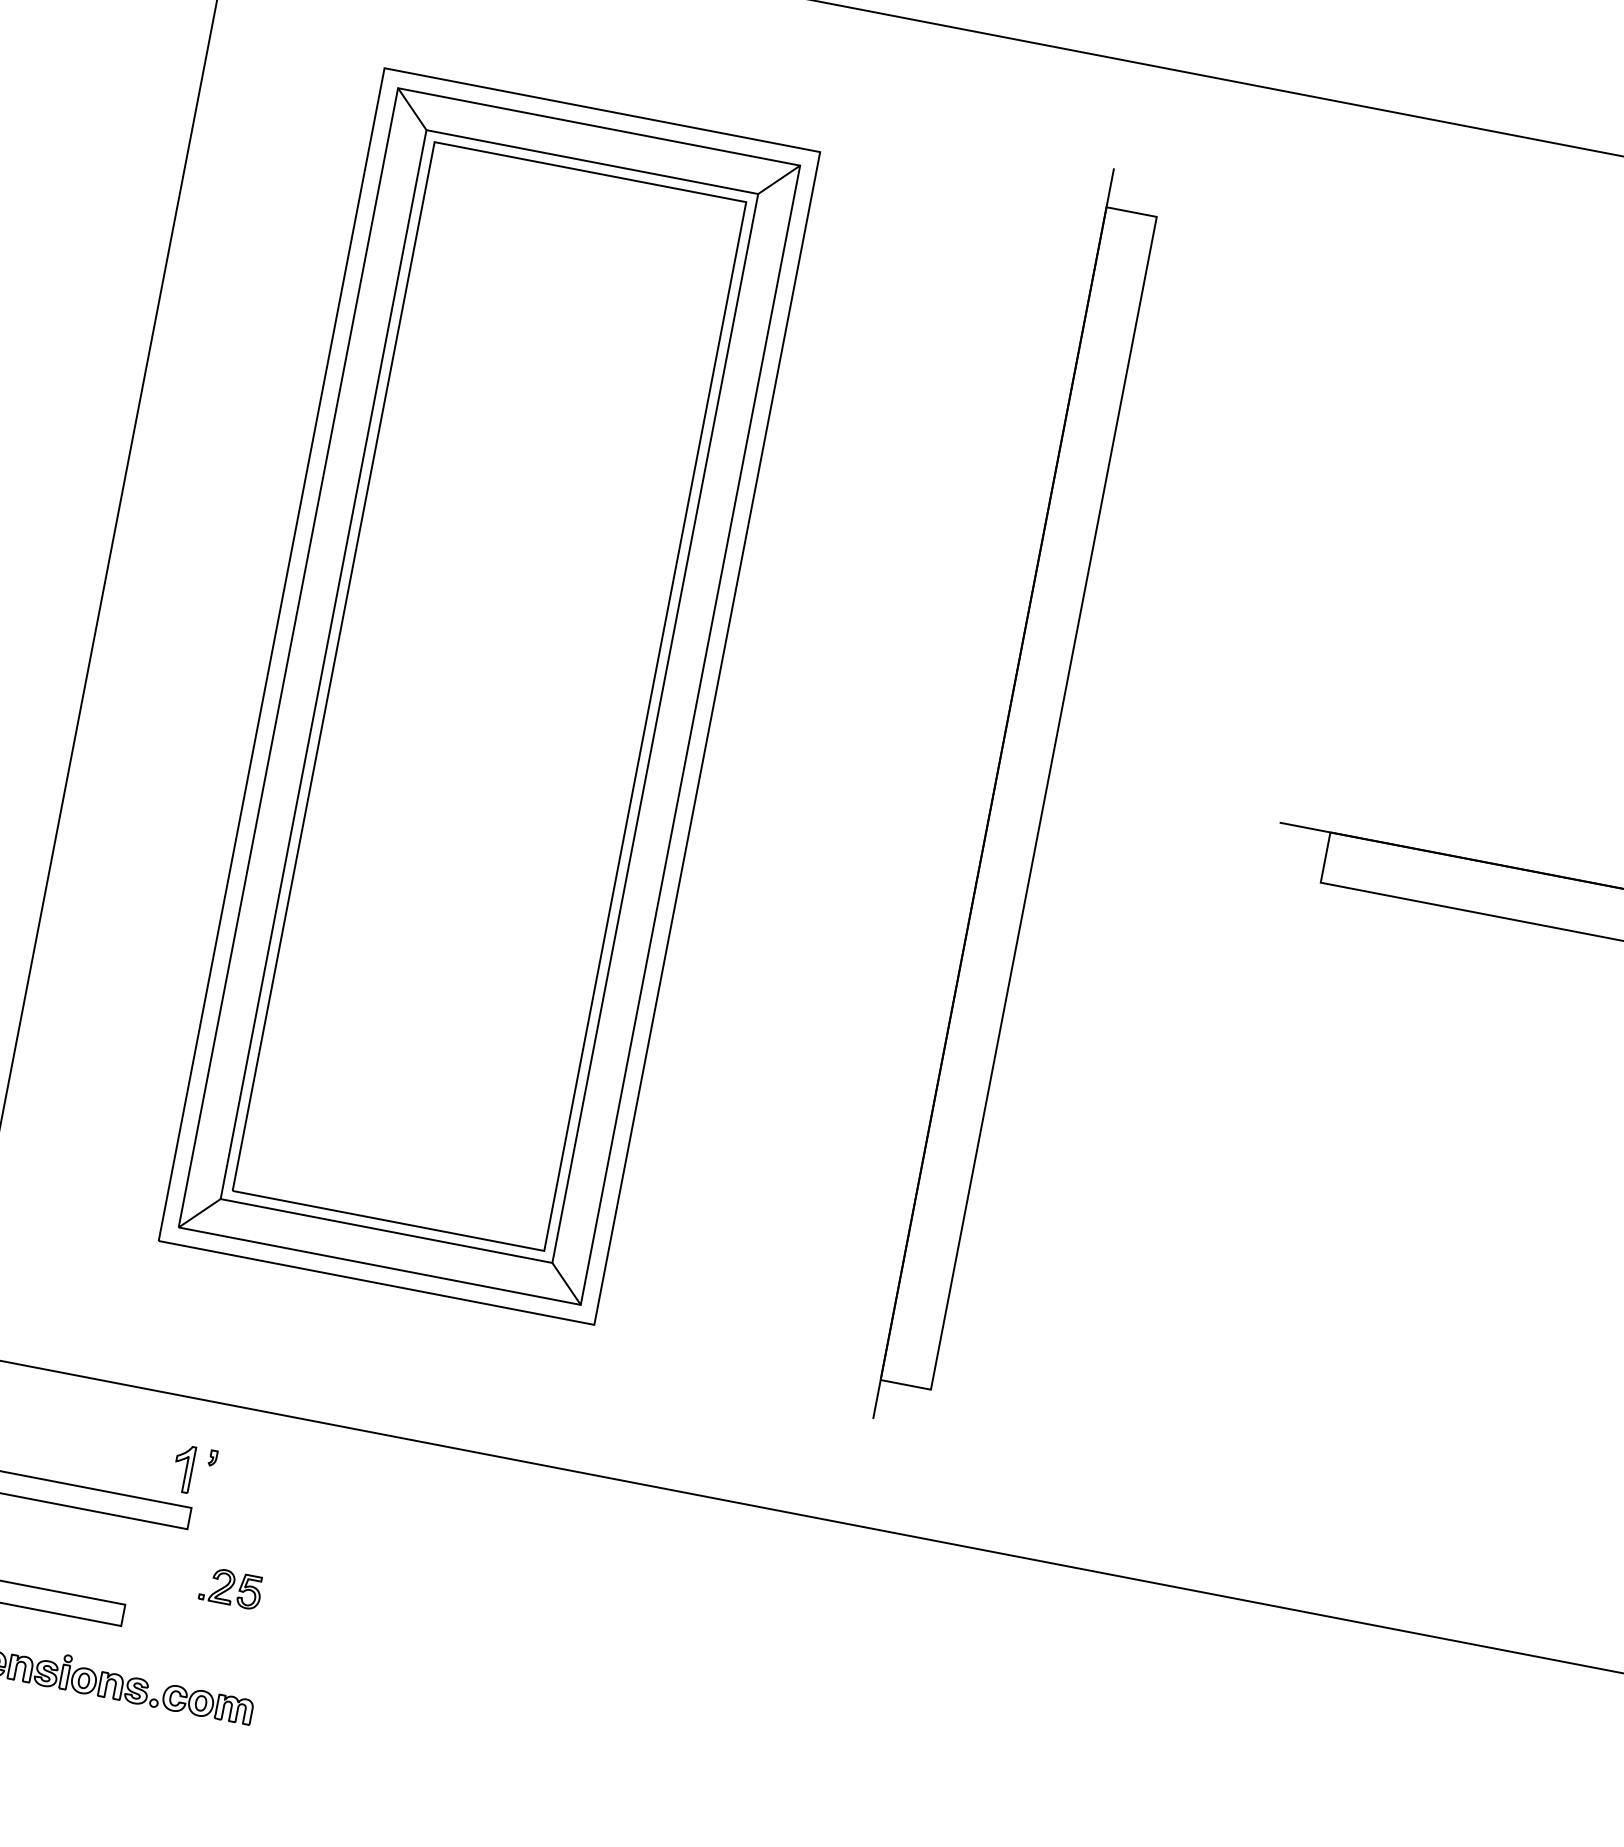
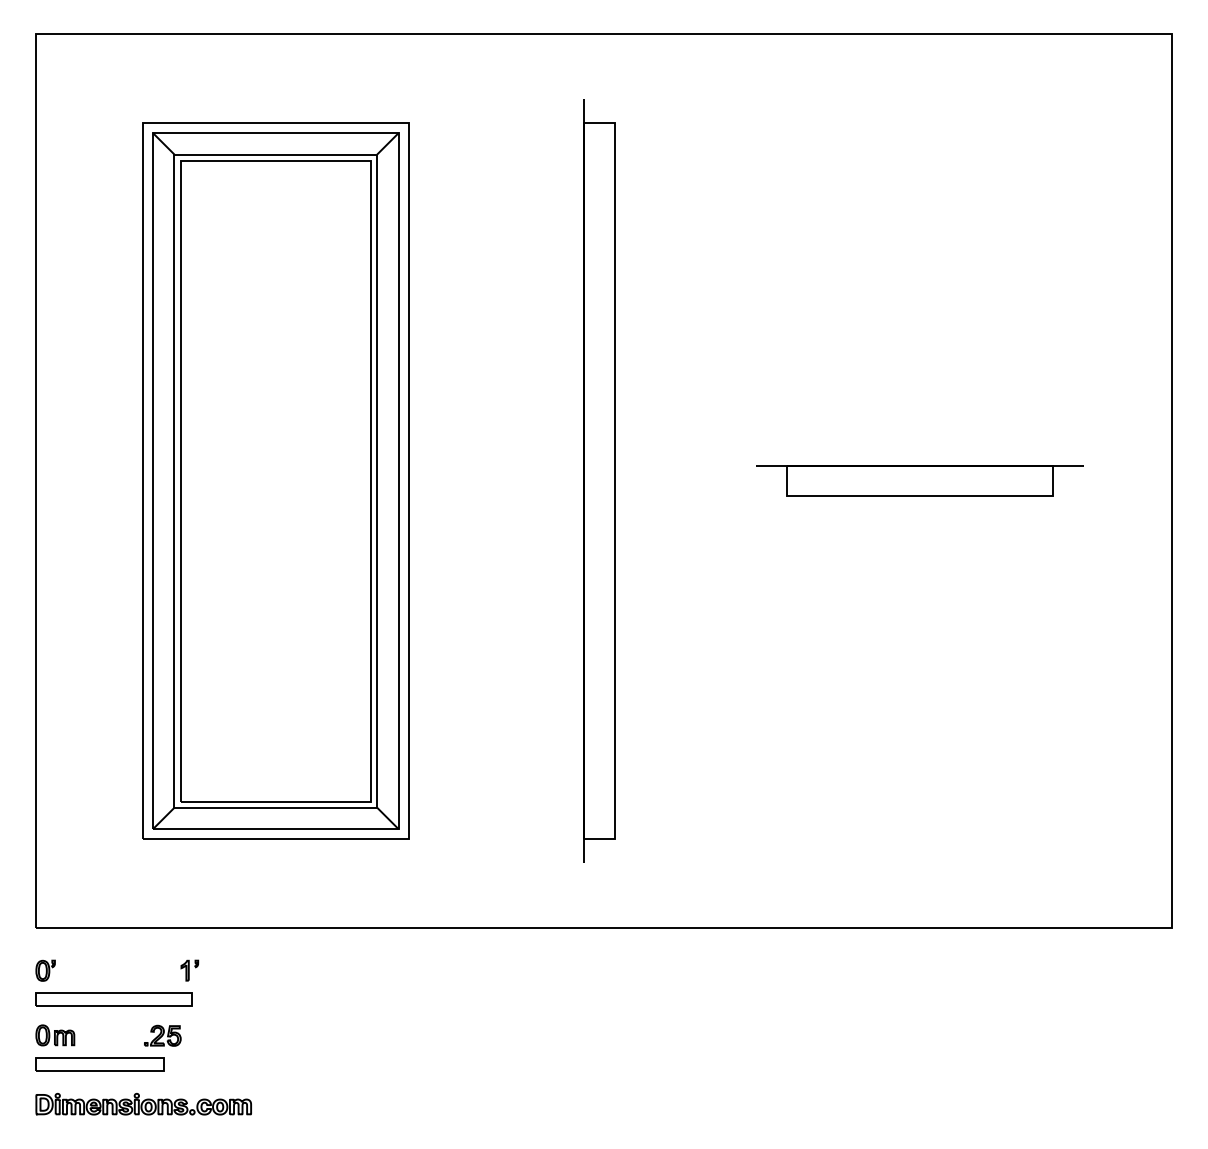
part: (193, 1470) -> (189, 970), size x0.71
part: (230, 1587) -> (162, 1035), moved

